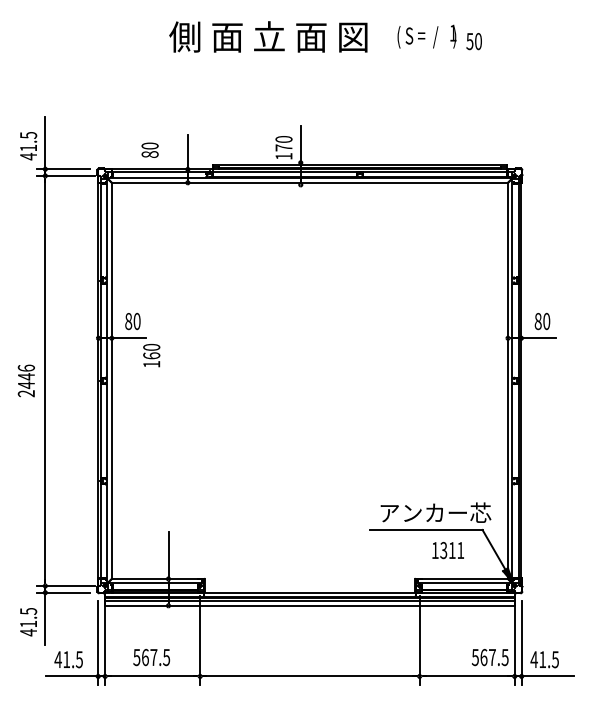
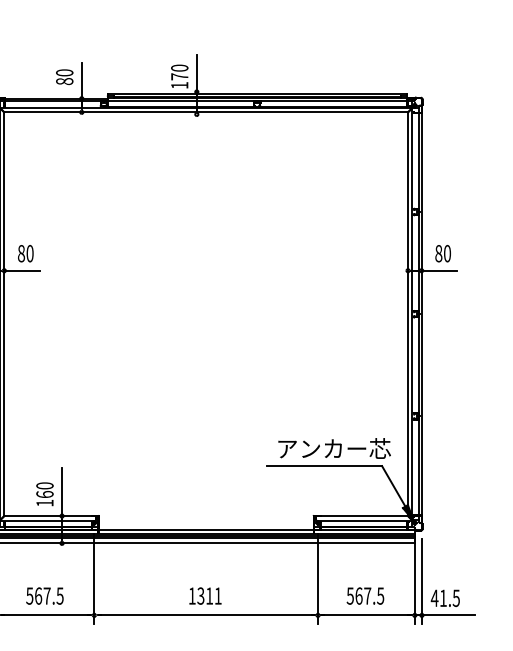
text: (149, 149) -> (64, 76), moved
text: (151, 355) -> (44, 494), moved
text: (447, 550) -> (204, 596), moved
text: (490, 657) -> (365, 596), moved

